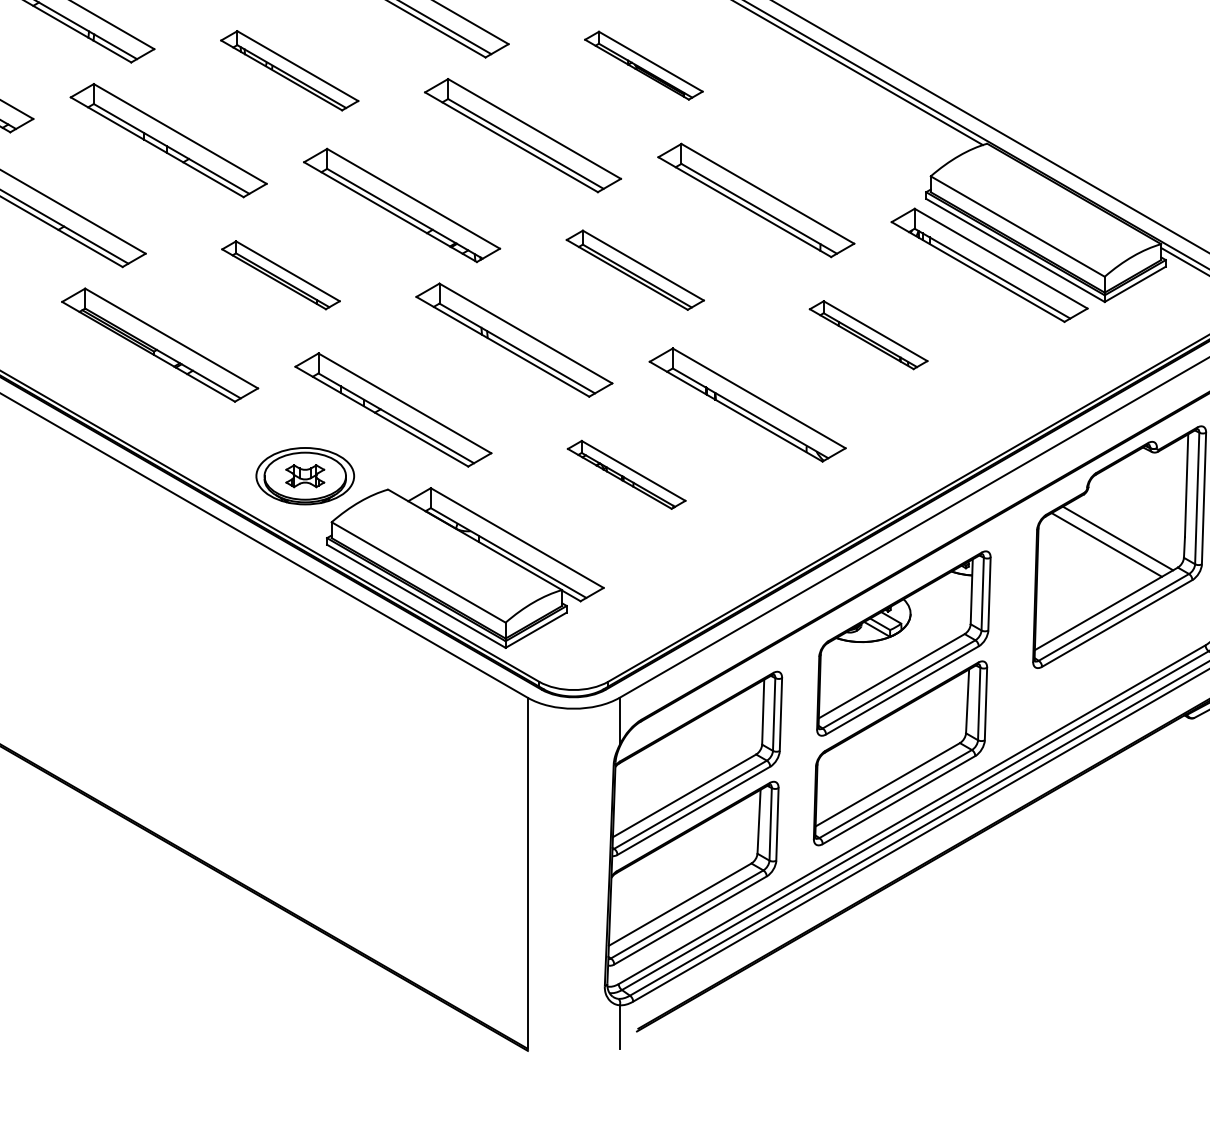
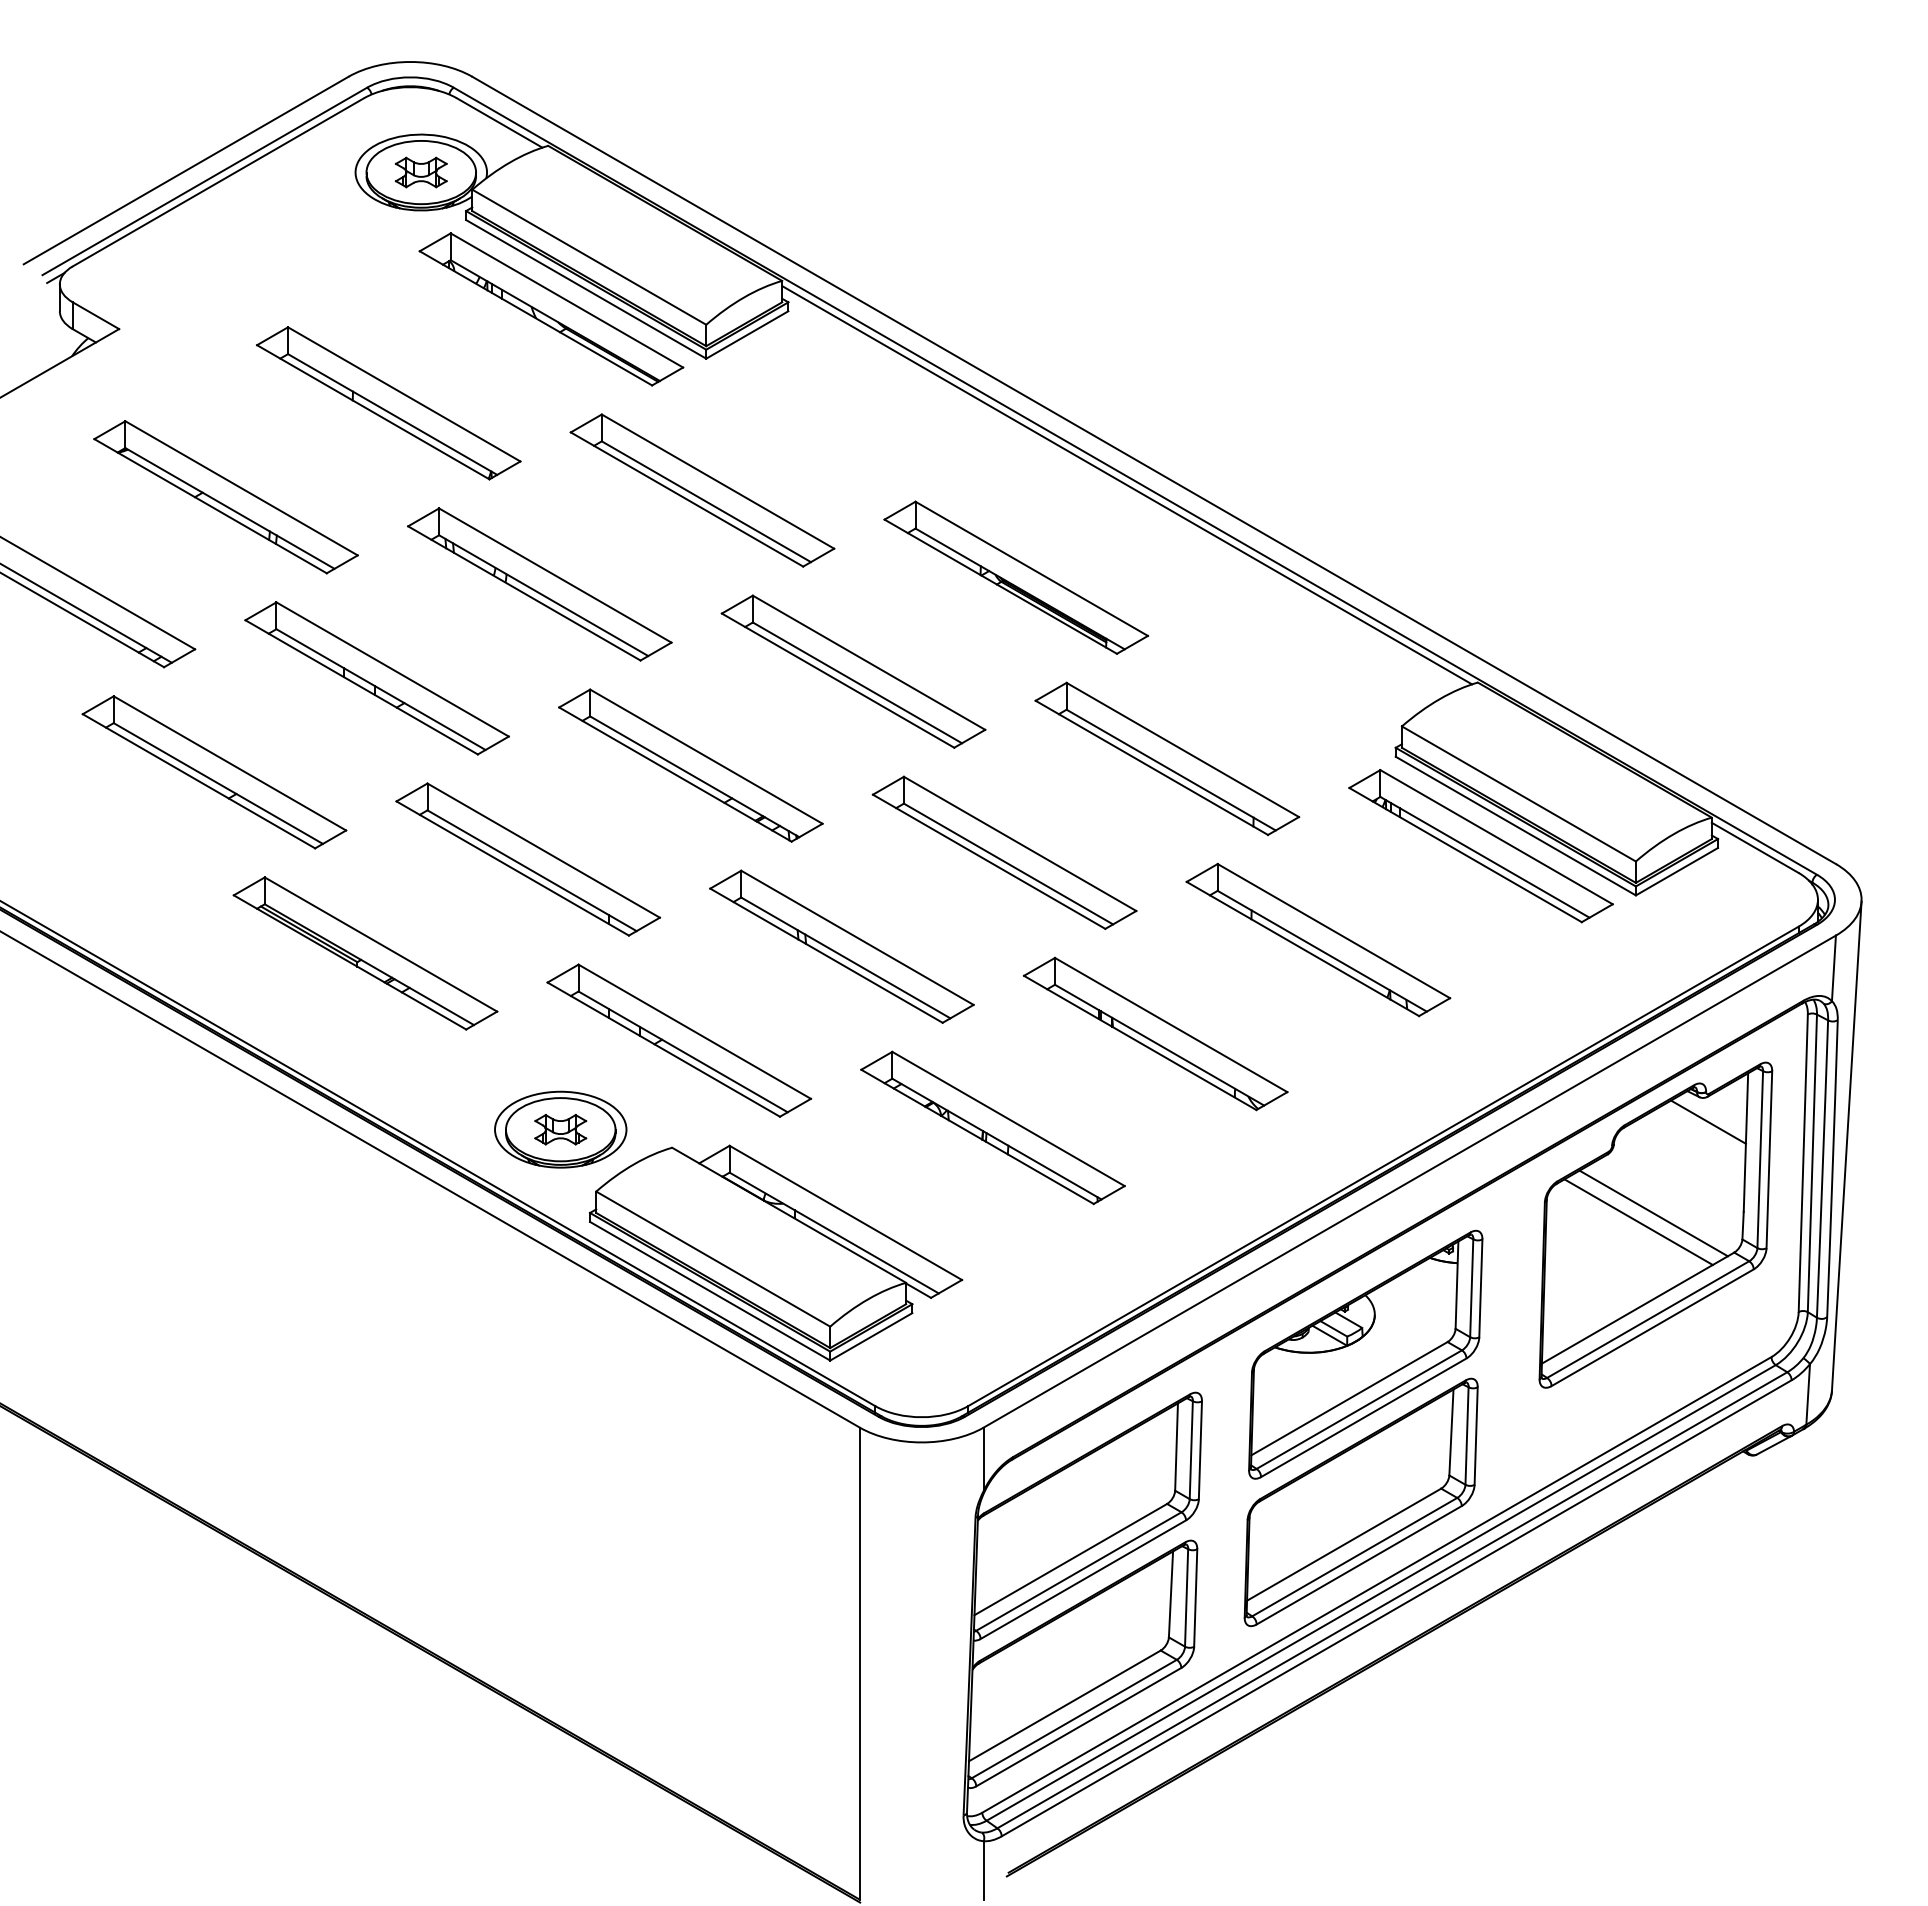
part: (643, 65) -> (1015, 577), size x1.67
part: (289, 70) -> (539, 584), size x1.43
part: (635, 270) -> (1004, 852), size x1.43
part: (280, 275) -> (527, 859), size x1.67
part: (868, 334) -> (1318, 939), size x1.67
line: (1158, 470) -> (1708, 1121), added
part: (626, 474) -> (992, 1127), size x1.67

